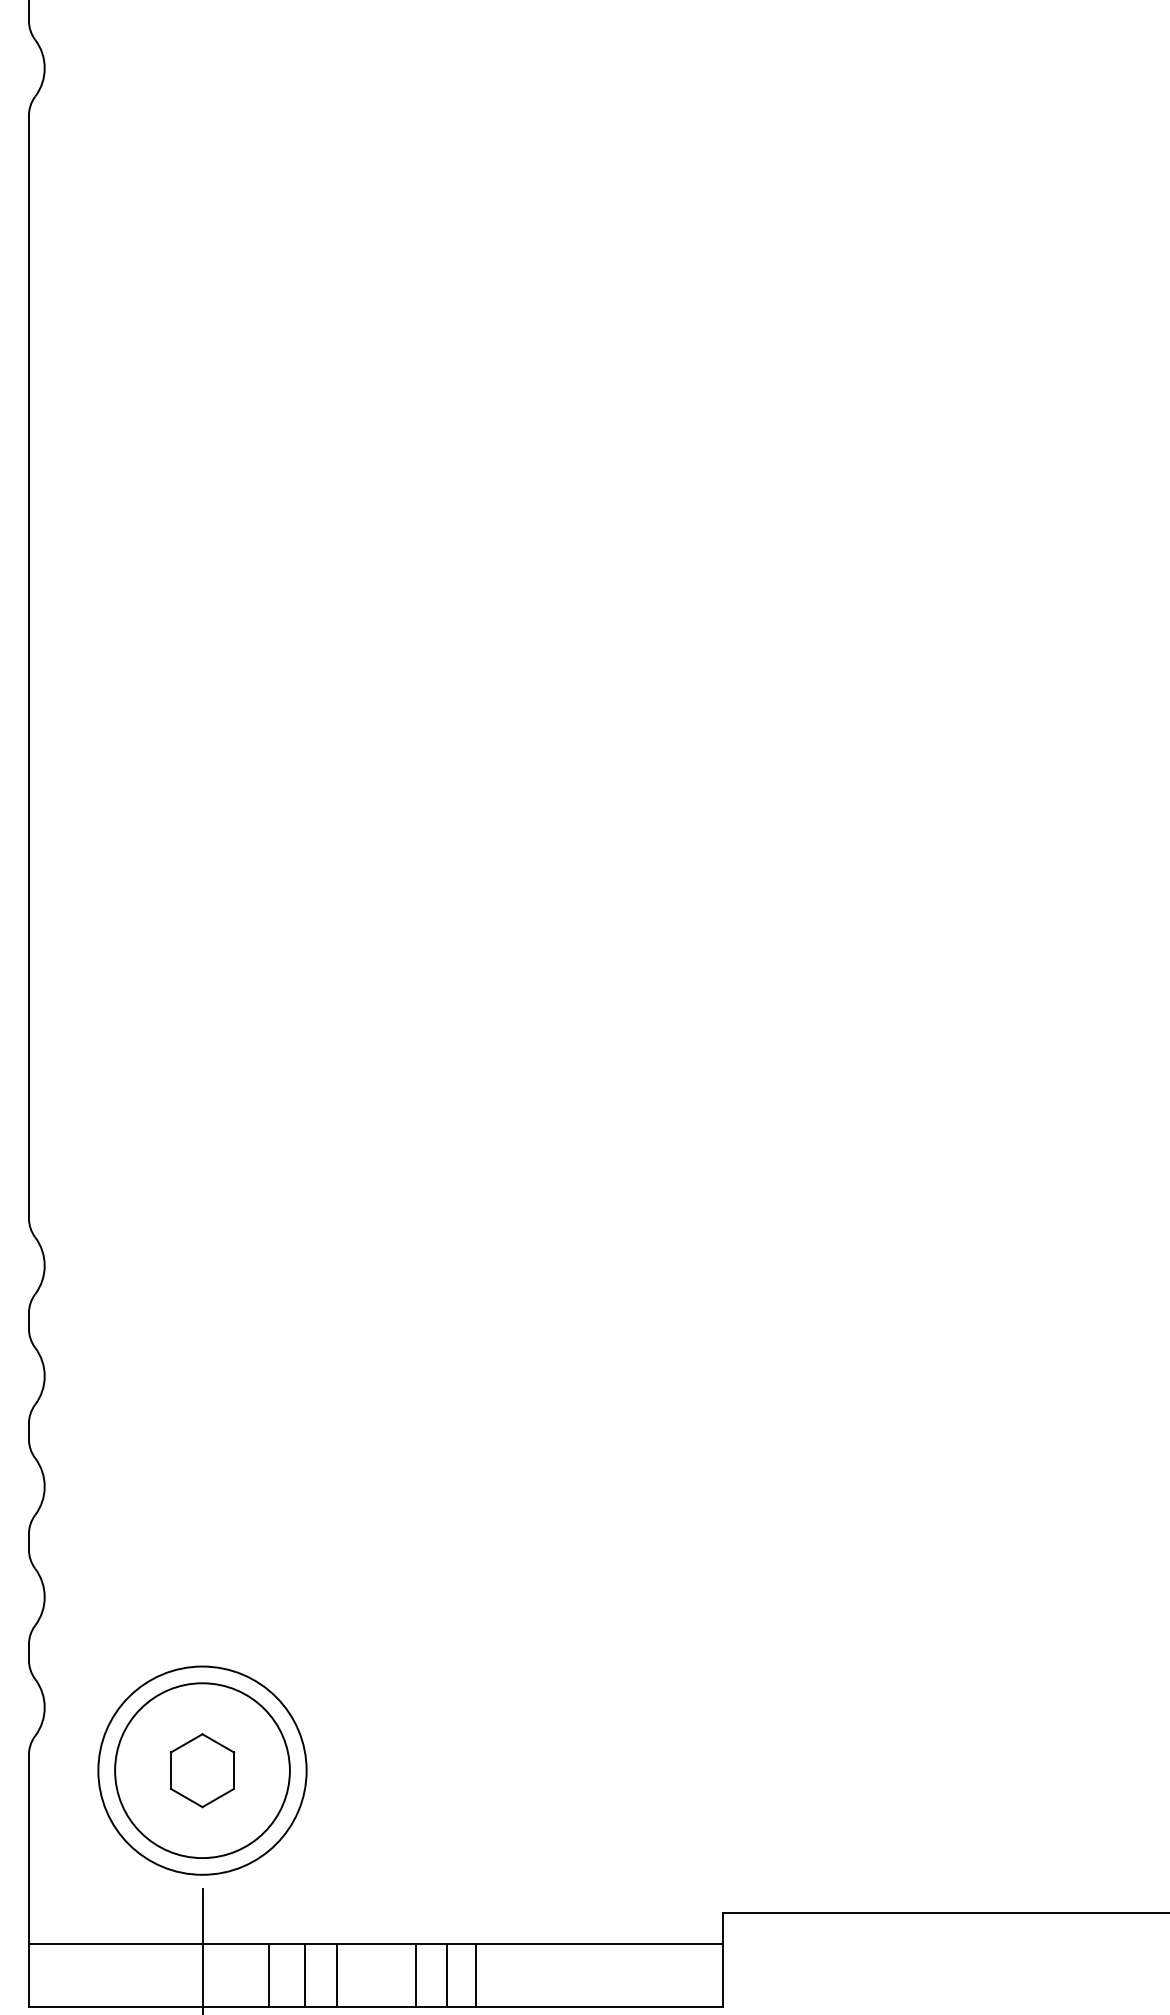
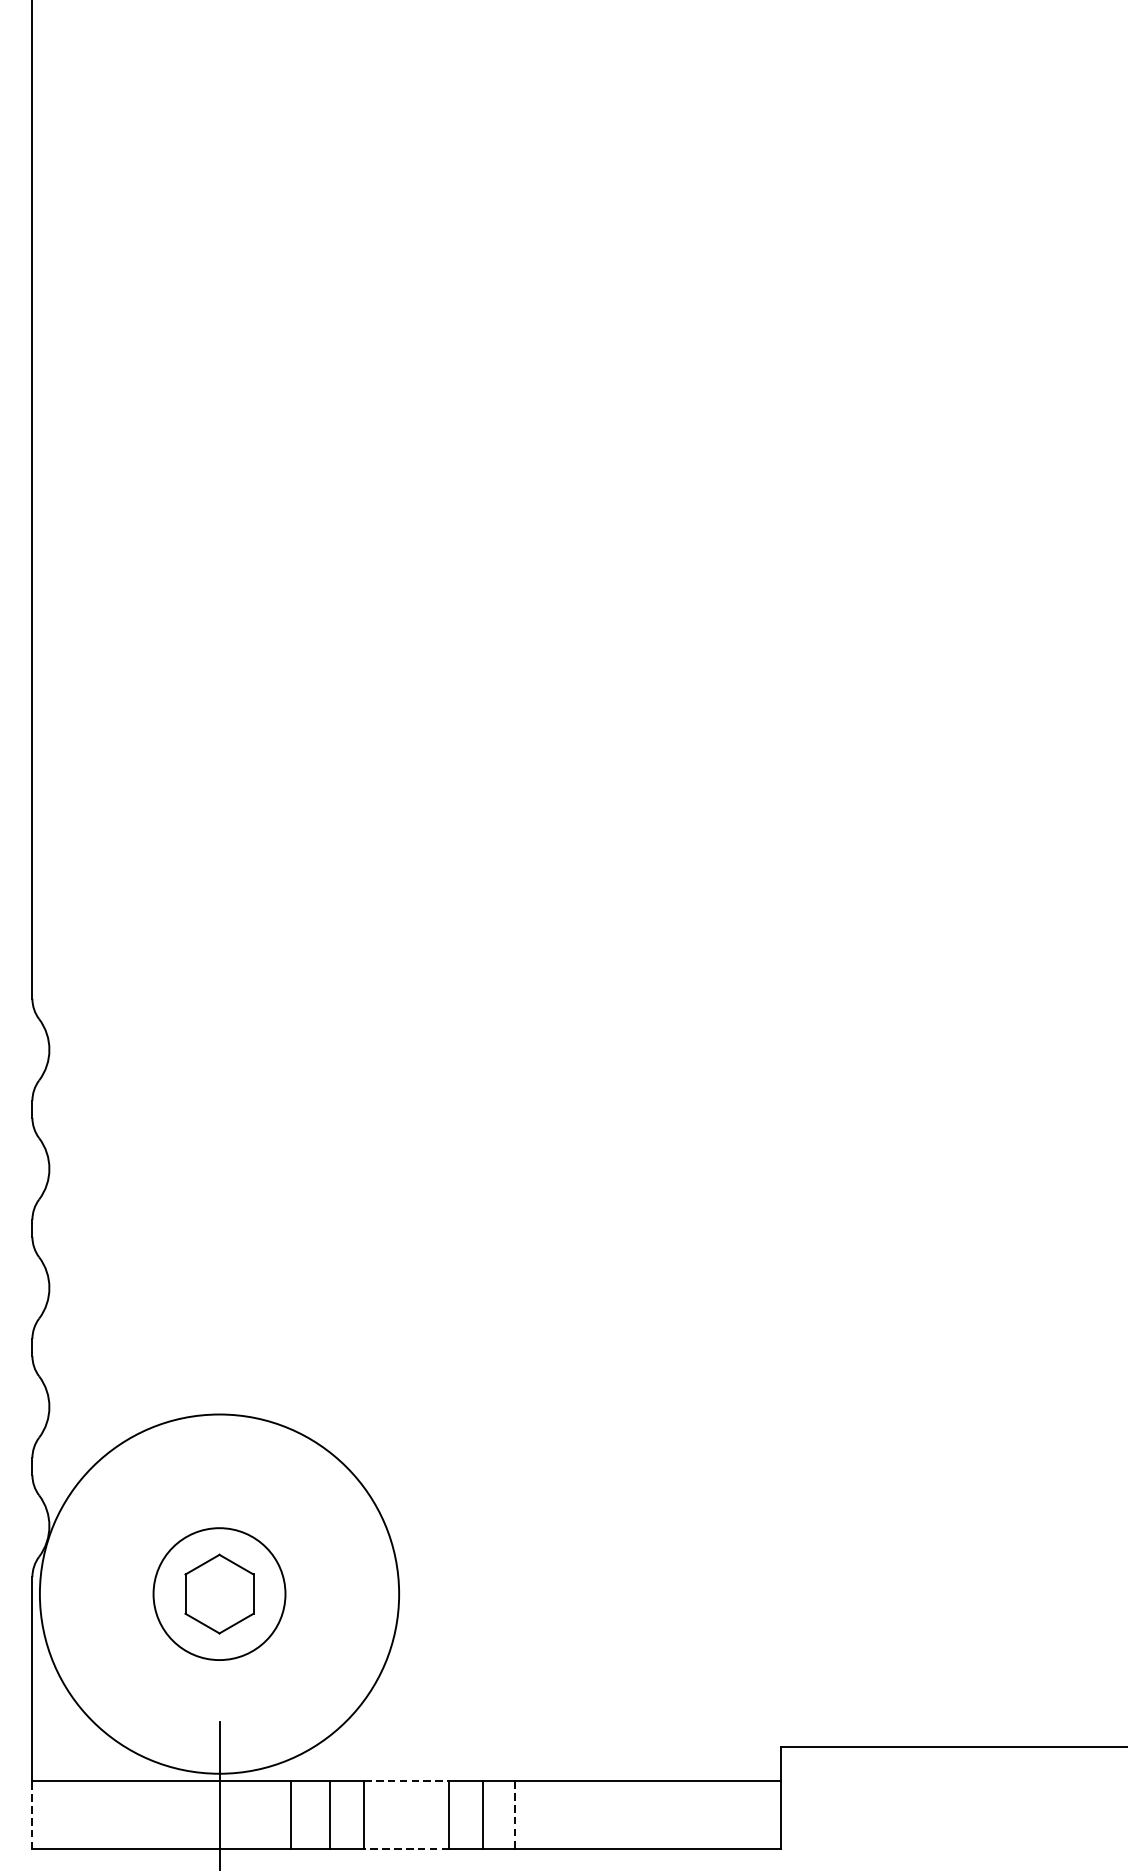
circle: (202, 1770) -> (219, 1593), size x0.7
circle: (202, 1770) -> (219, 1593), size x1.6
line: (376, 1944) -> (407, 1781), solid -> dashed
line: (28, 1975) -> (31, 1814), solid -> dashed
line: (476, 1975) -> (514, 1814), solid -> dashed
line: (375, 2007) -> (406, 1849), solid -> dashed

